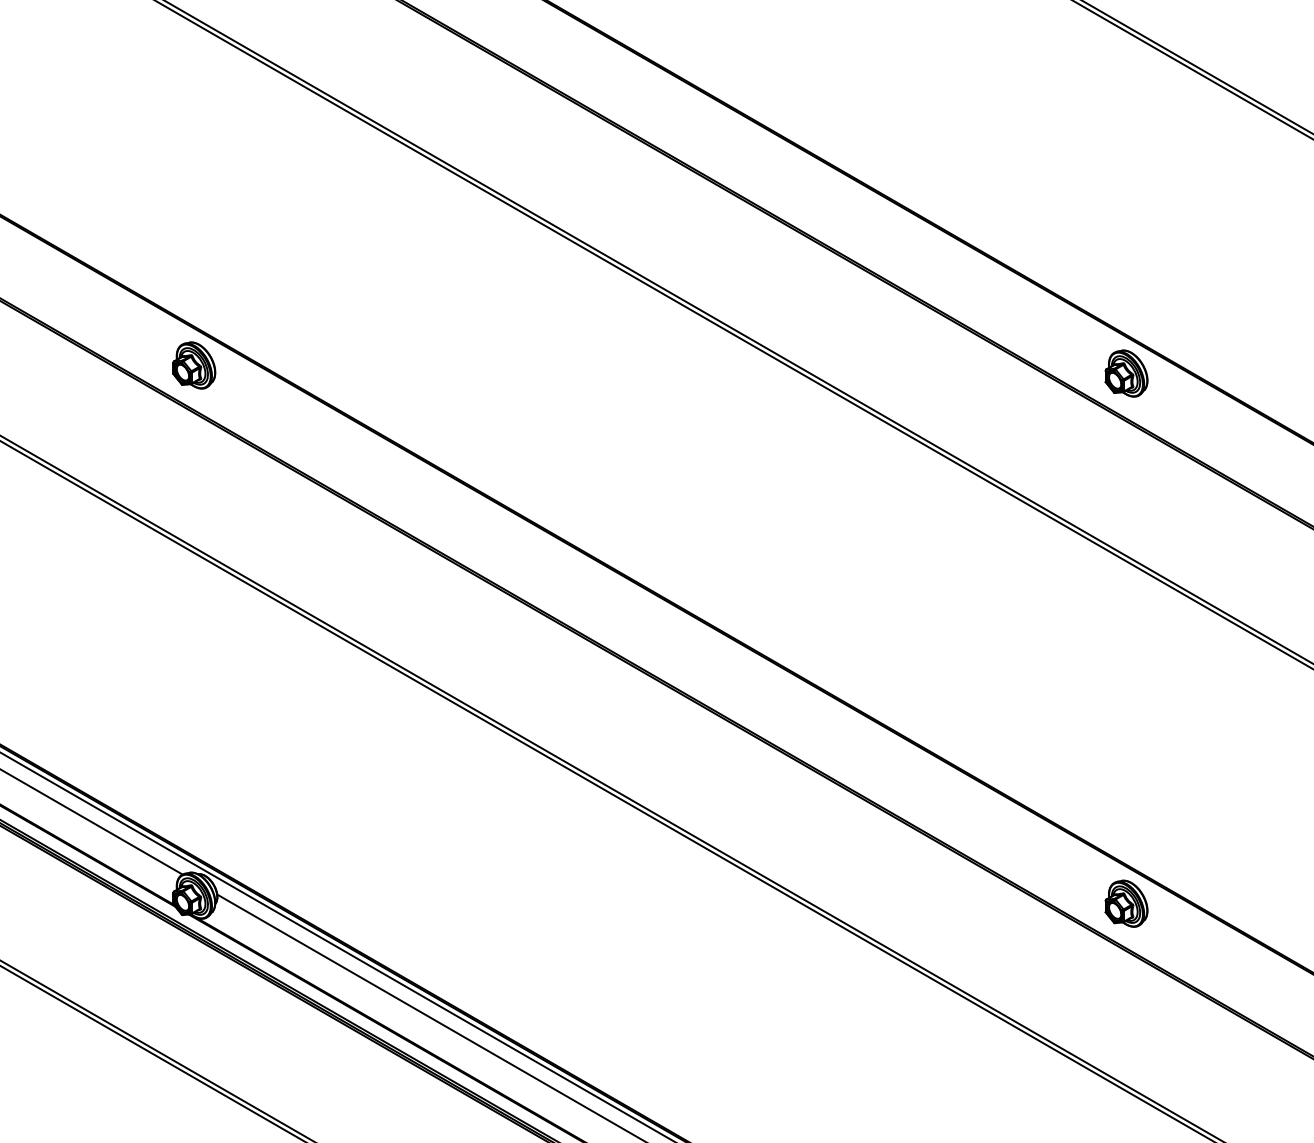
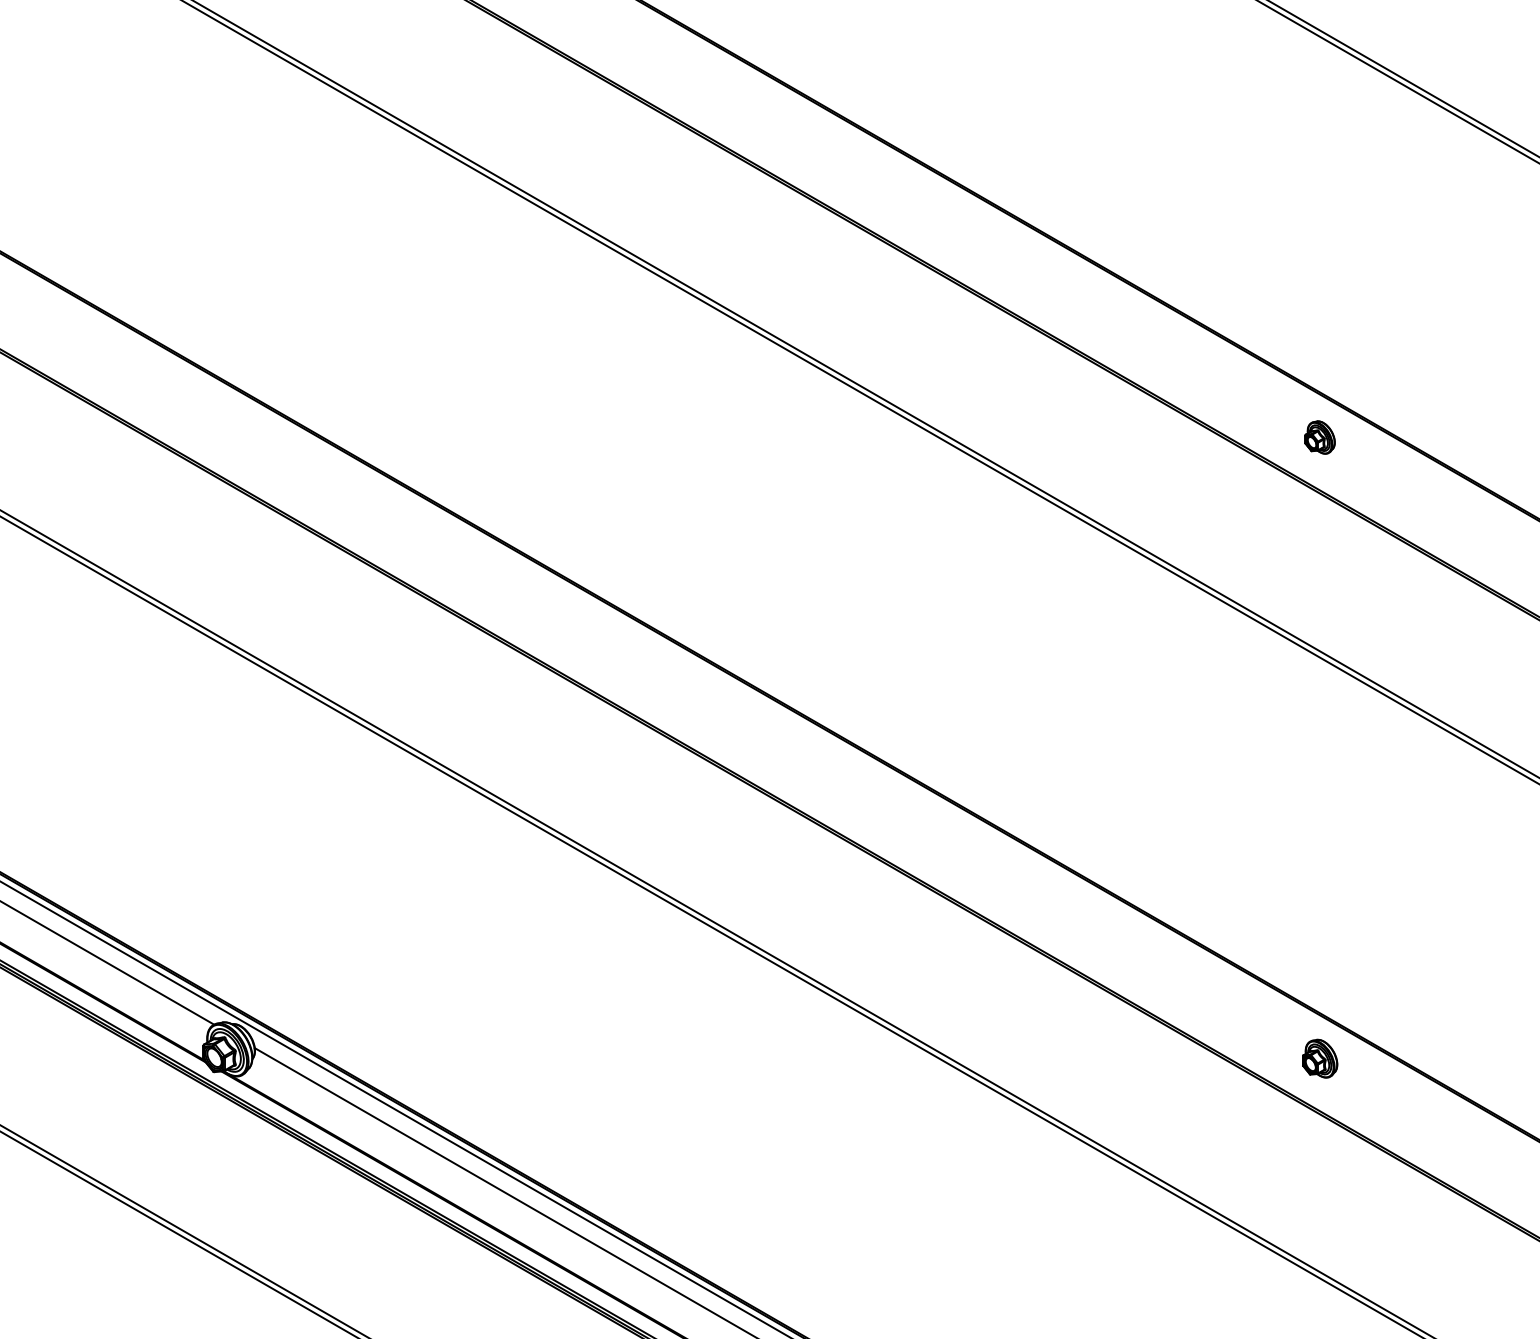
part: (194, 365) -> (227, 428), removed
part: (1125, 373) -> (1319, 437), size x0.6
part: (1125, 903) -> (1319, 1058), size x0.7

